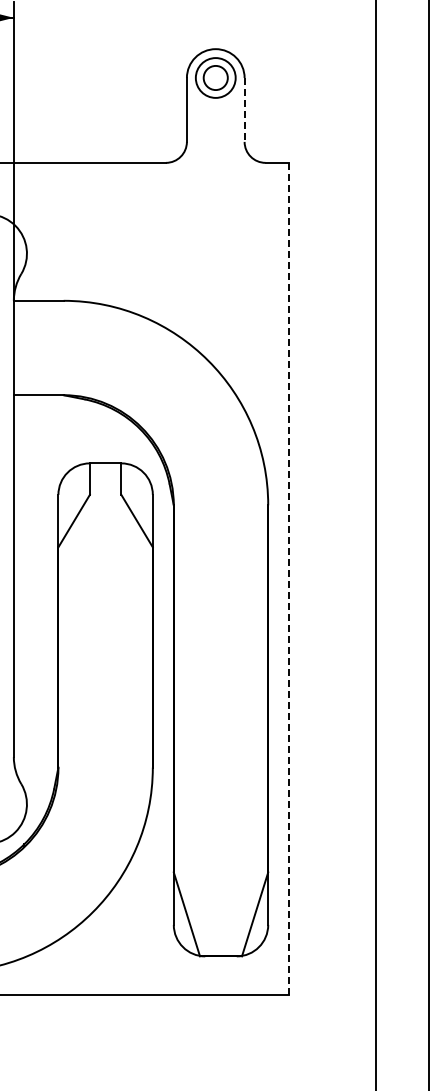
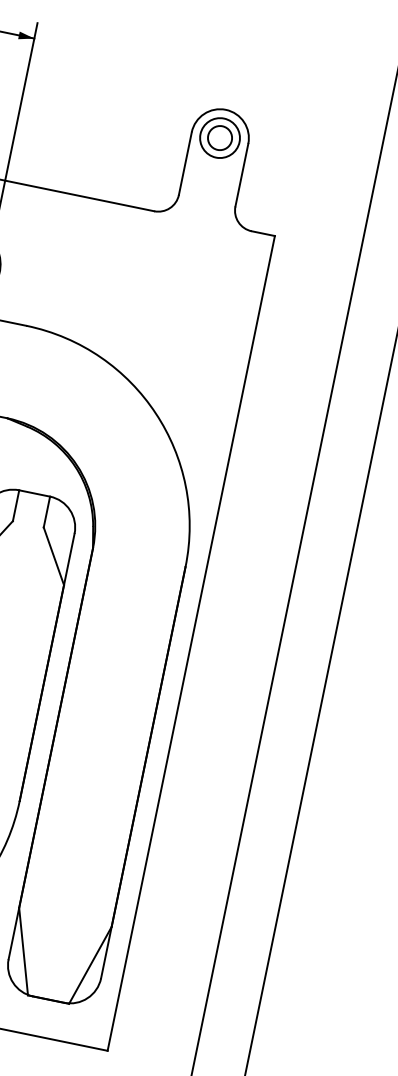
line: (244, 109) -> (241, 174), dashed -> solid
line: (289, 578) -> (191, 643), dashed -> solid

